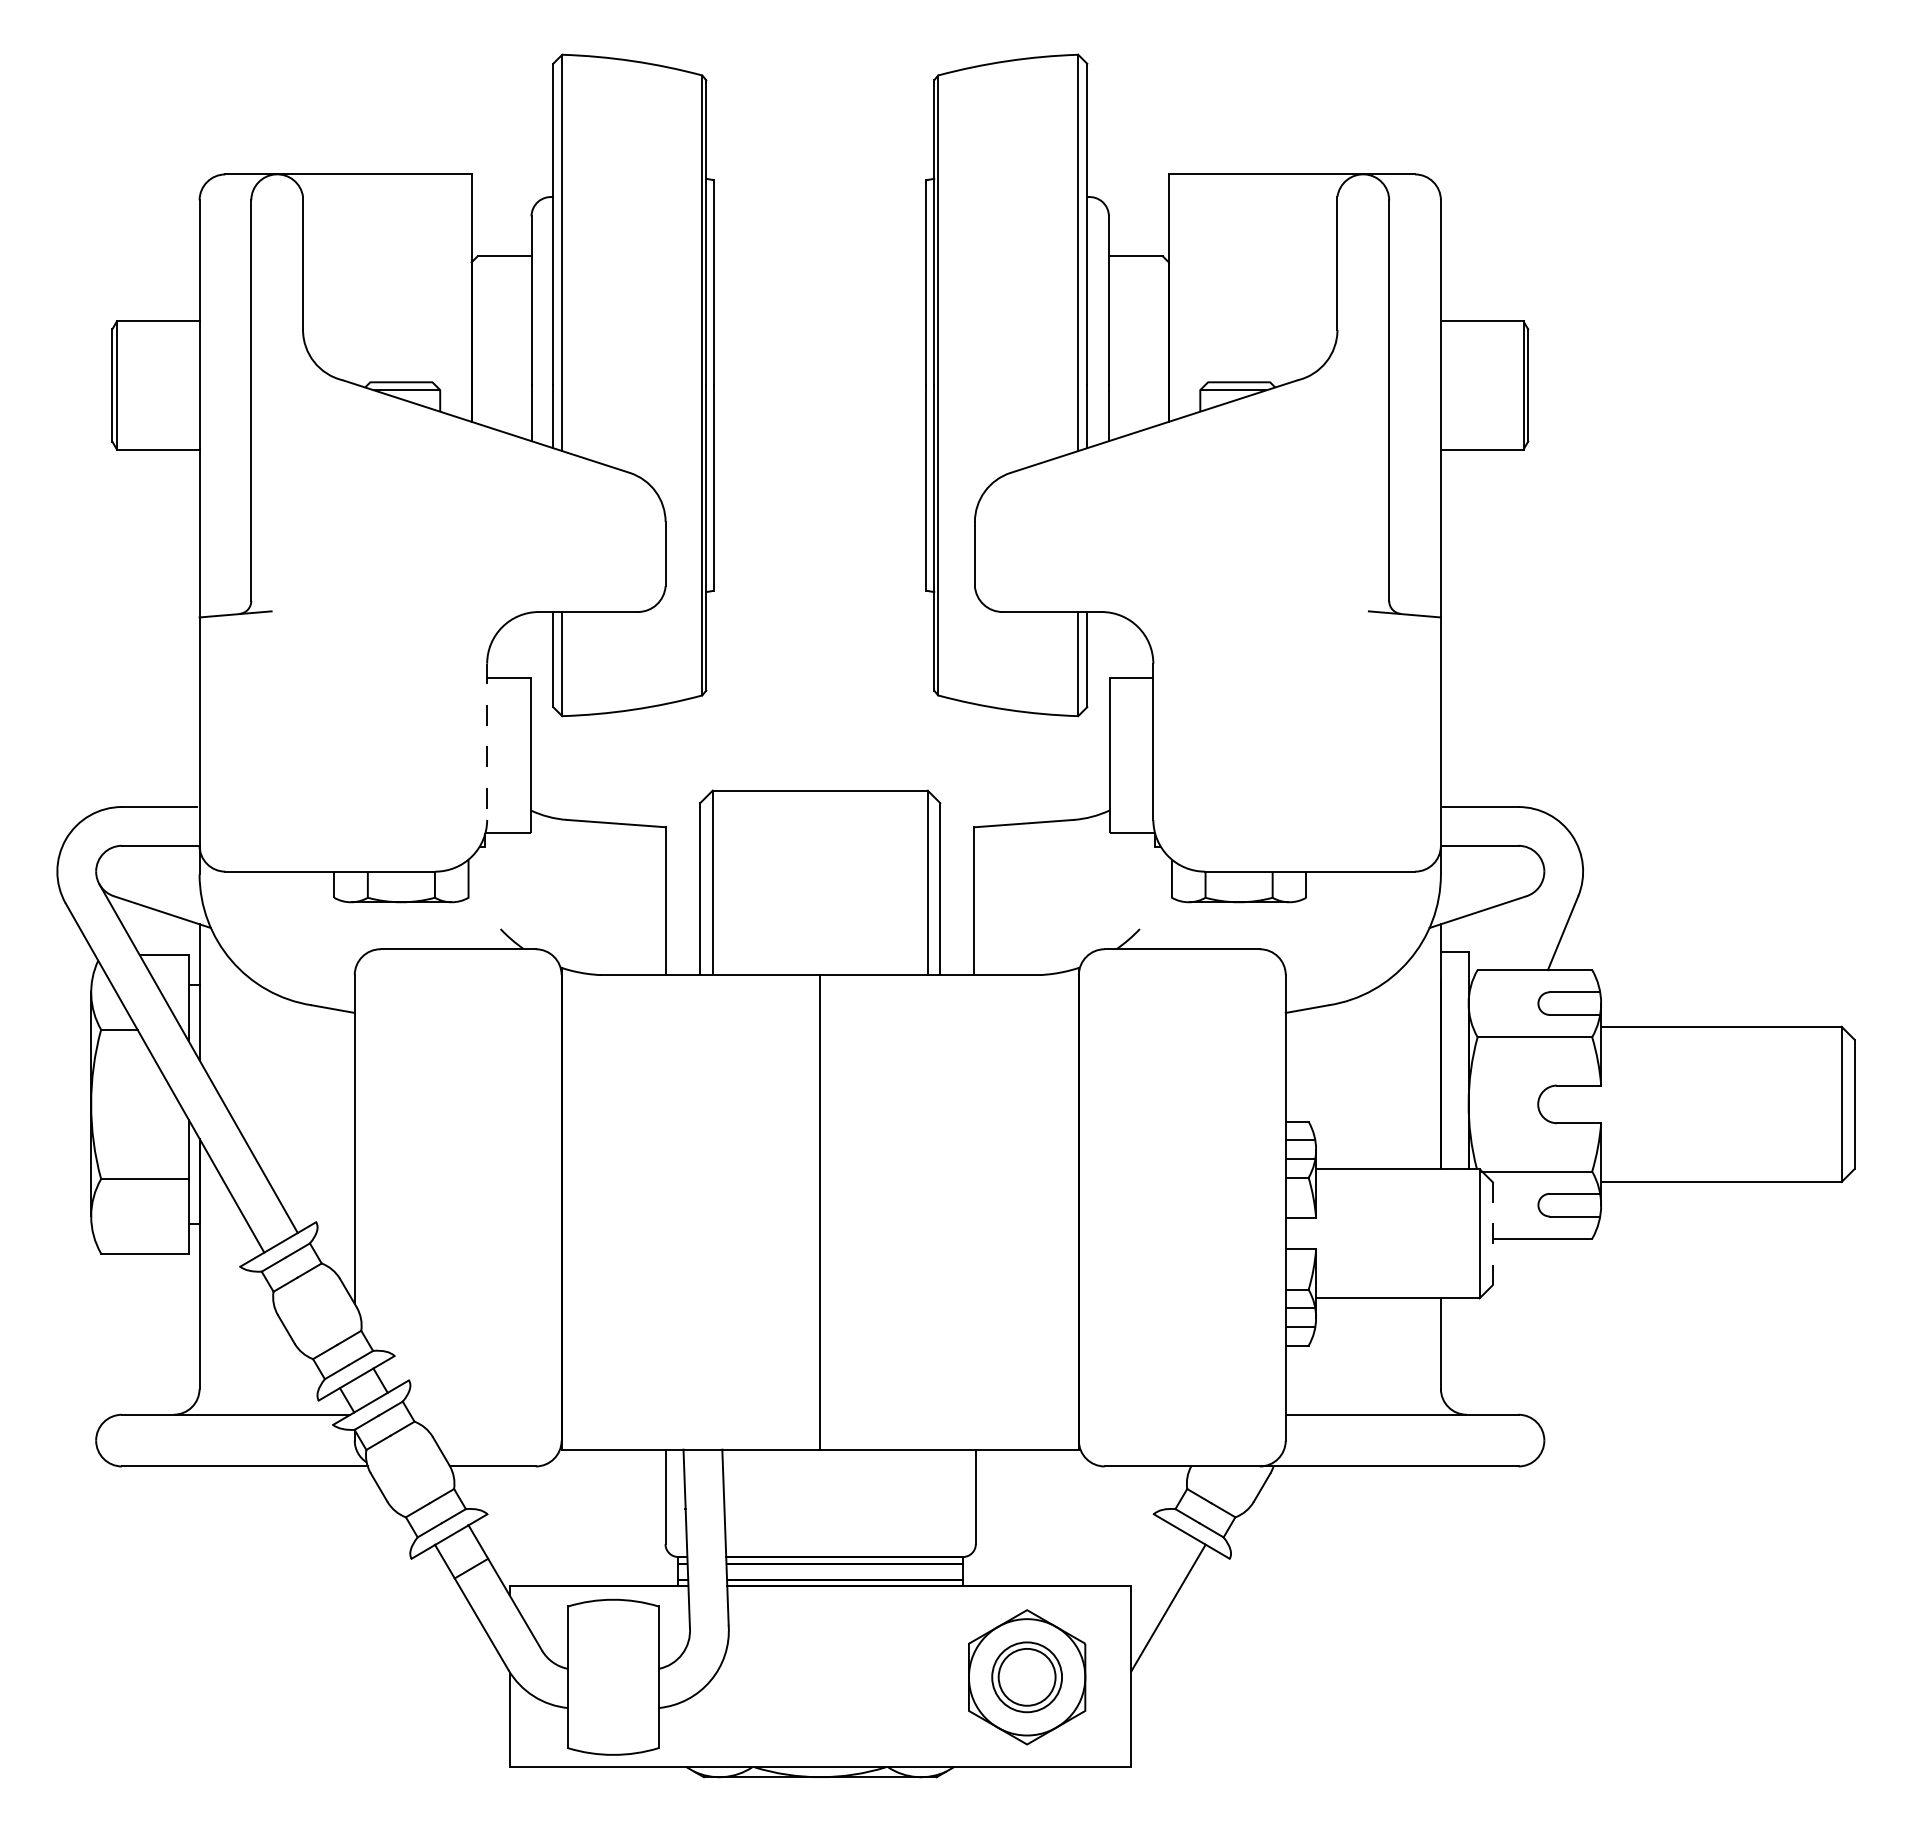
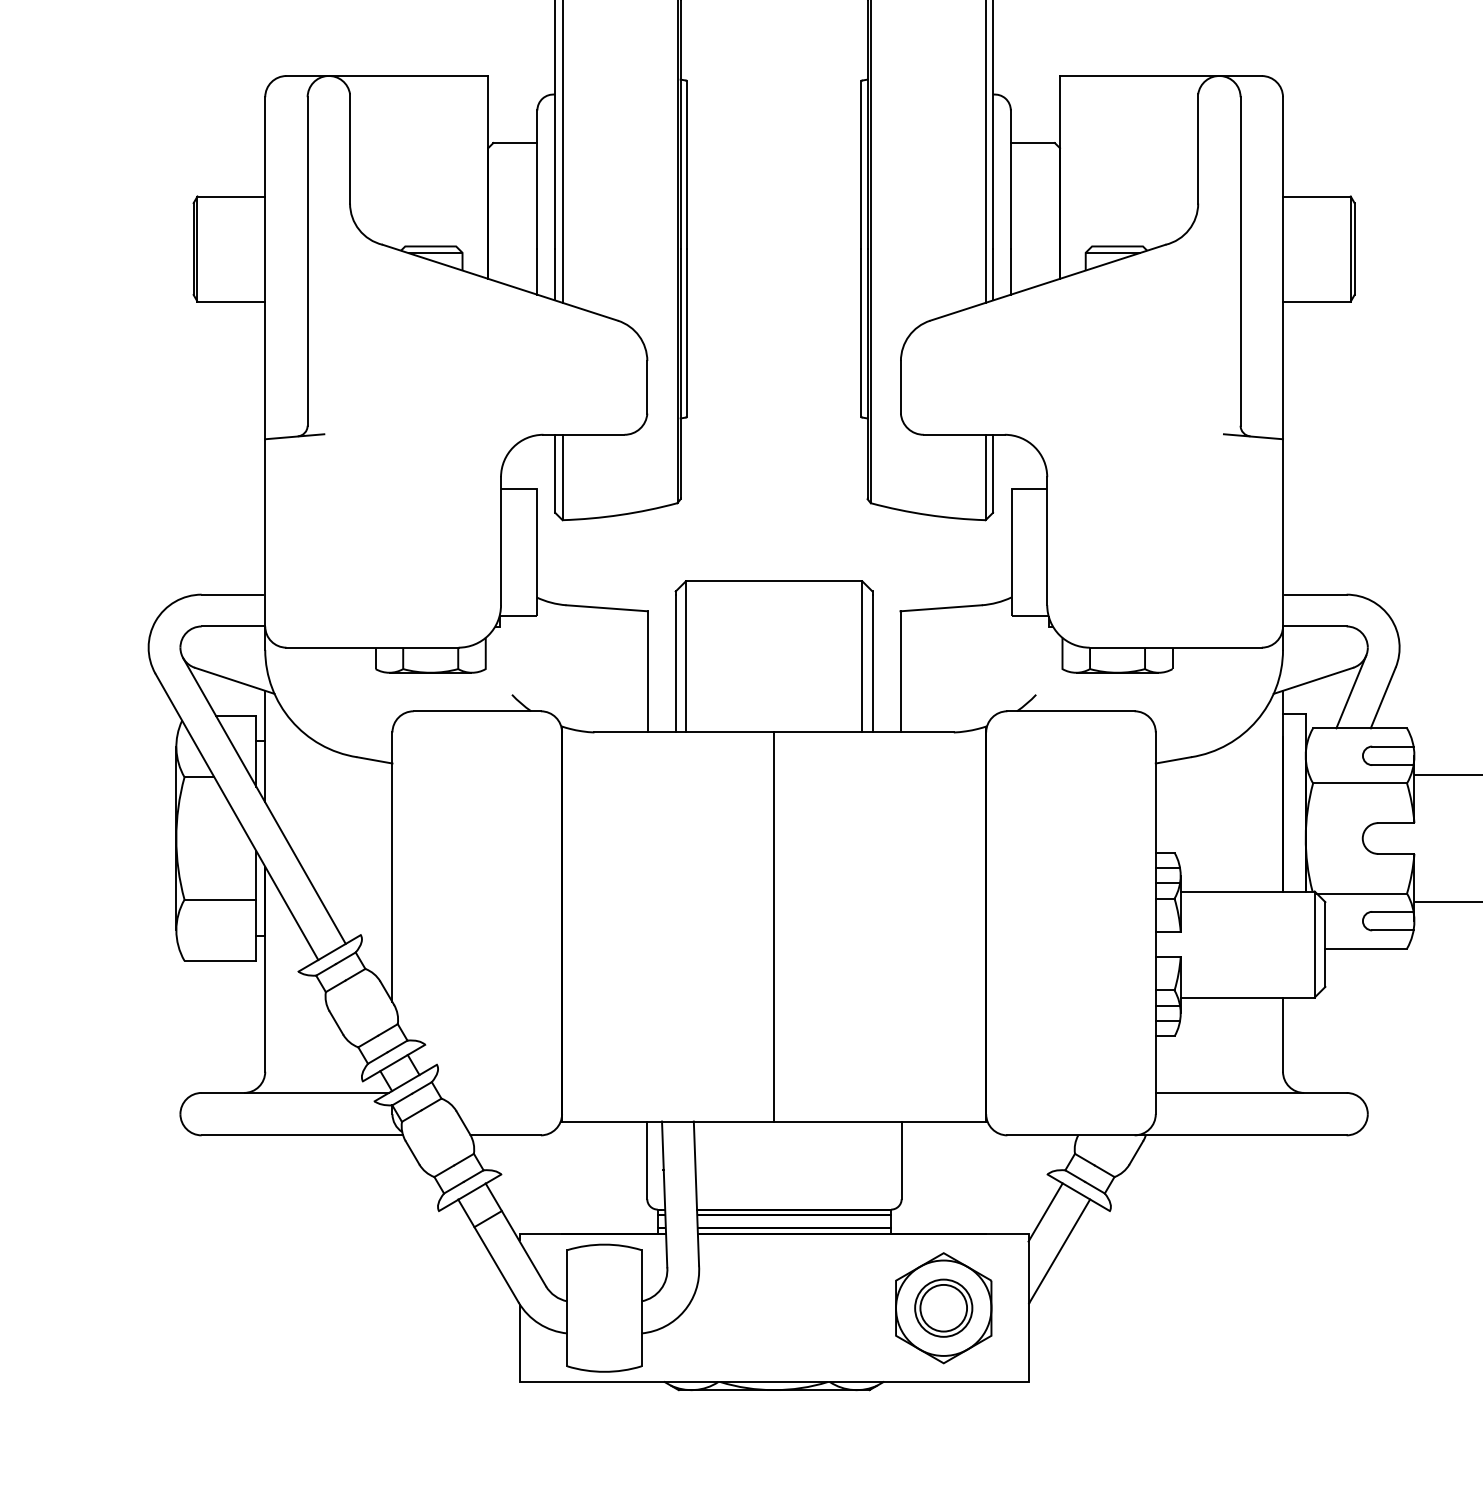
line: (487, 742) -> (501, 541), dashed -> solid
line: (1524, 925) -> (1351, 691), added
line: (1492, 1233) -> (1325, 944), dashed -> solid
line: (1151, 1560) -> (1045, 1212), added

